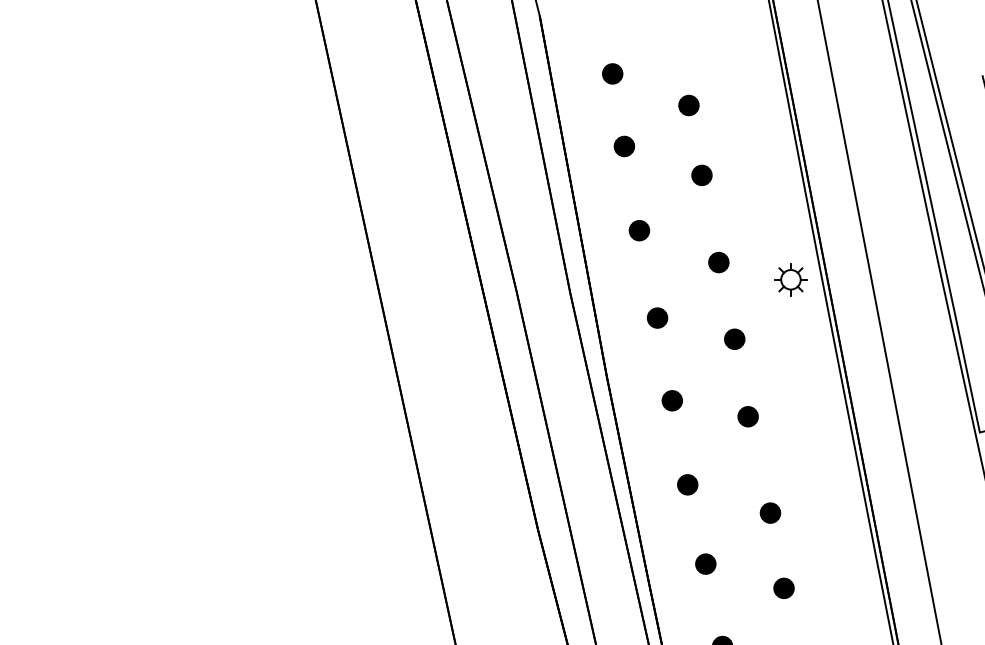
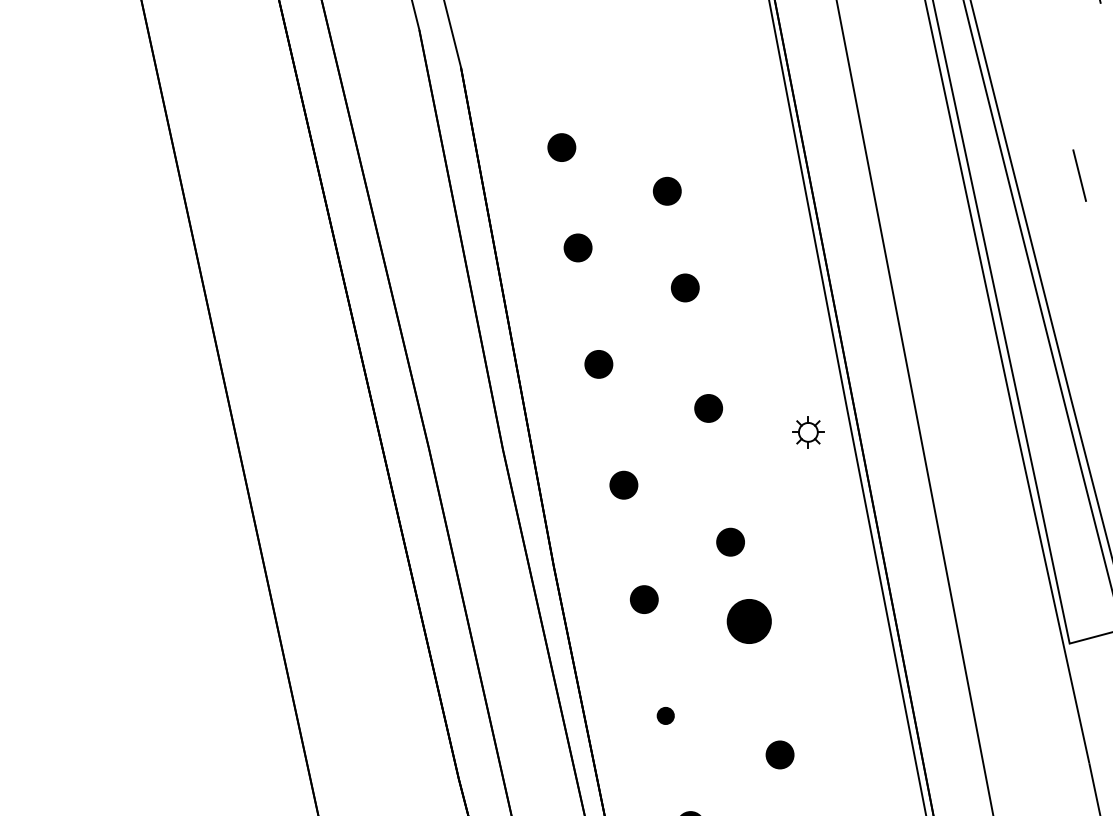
part: (790, 279) -> (807, 431), size x0.7
part: (734, 338) -> (730, 541), moved
part: (747, 416) -> (748, 621), size x1.6
part: (687, 484) -> (665, 715), size x0.6

